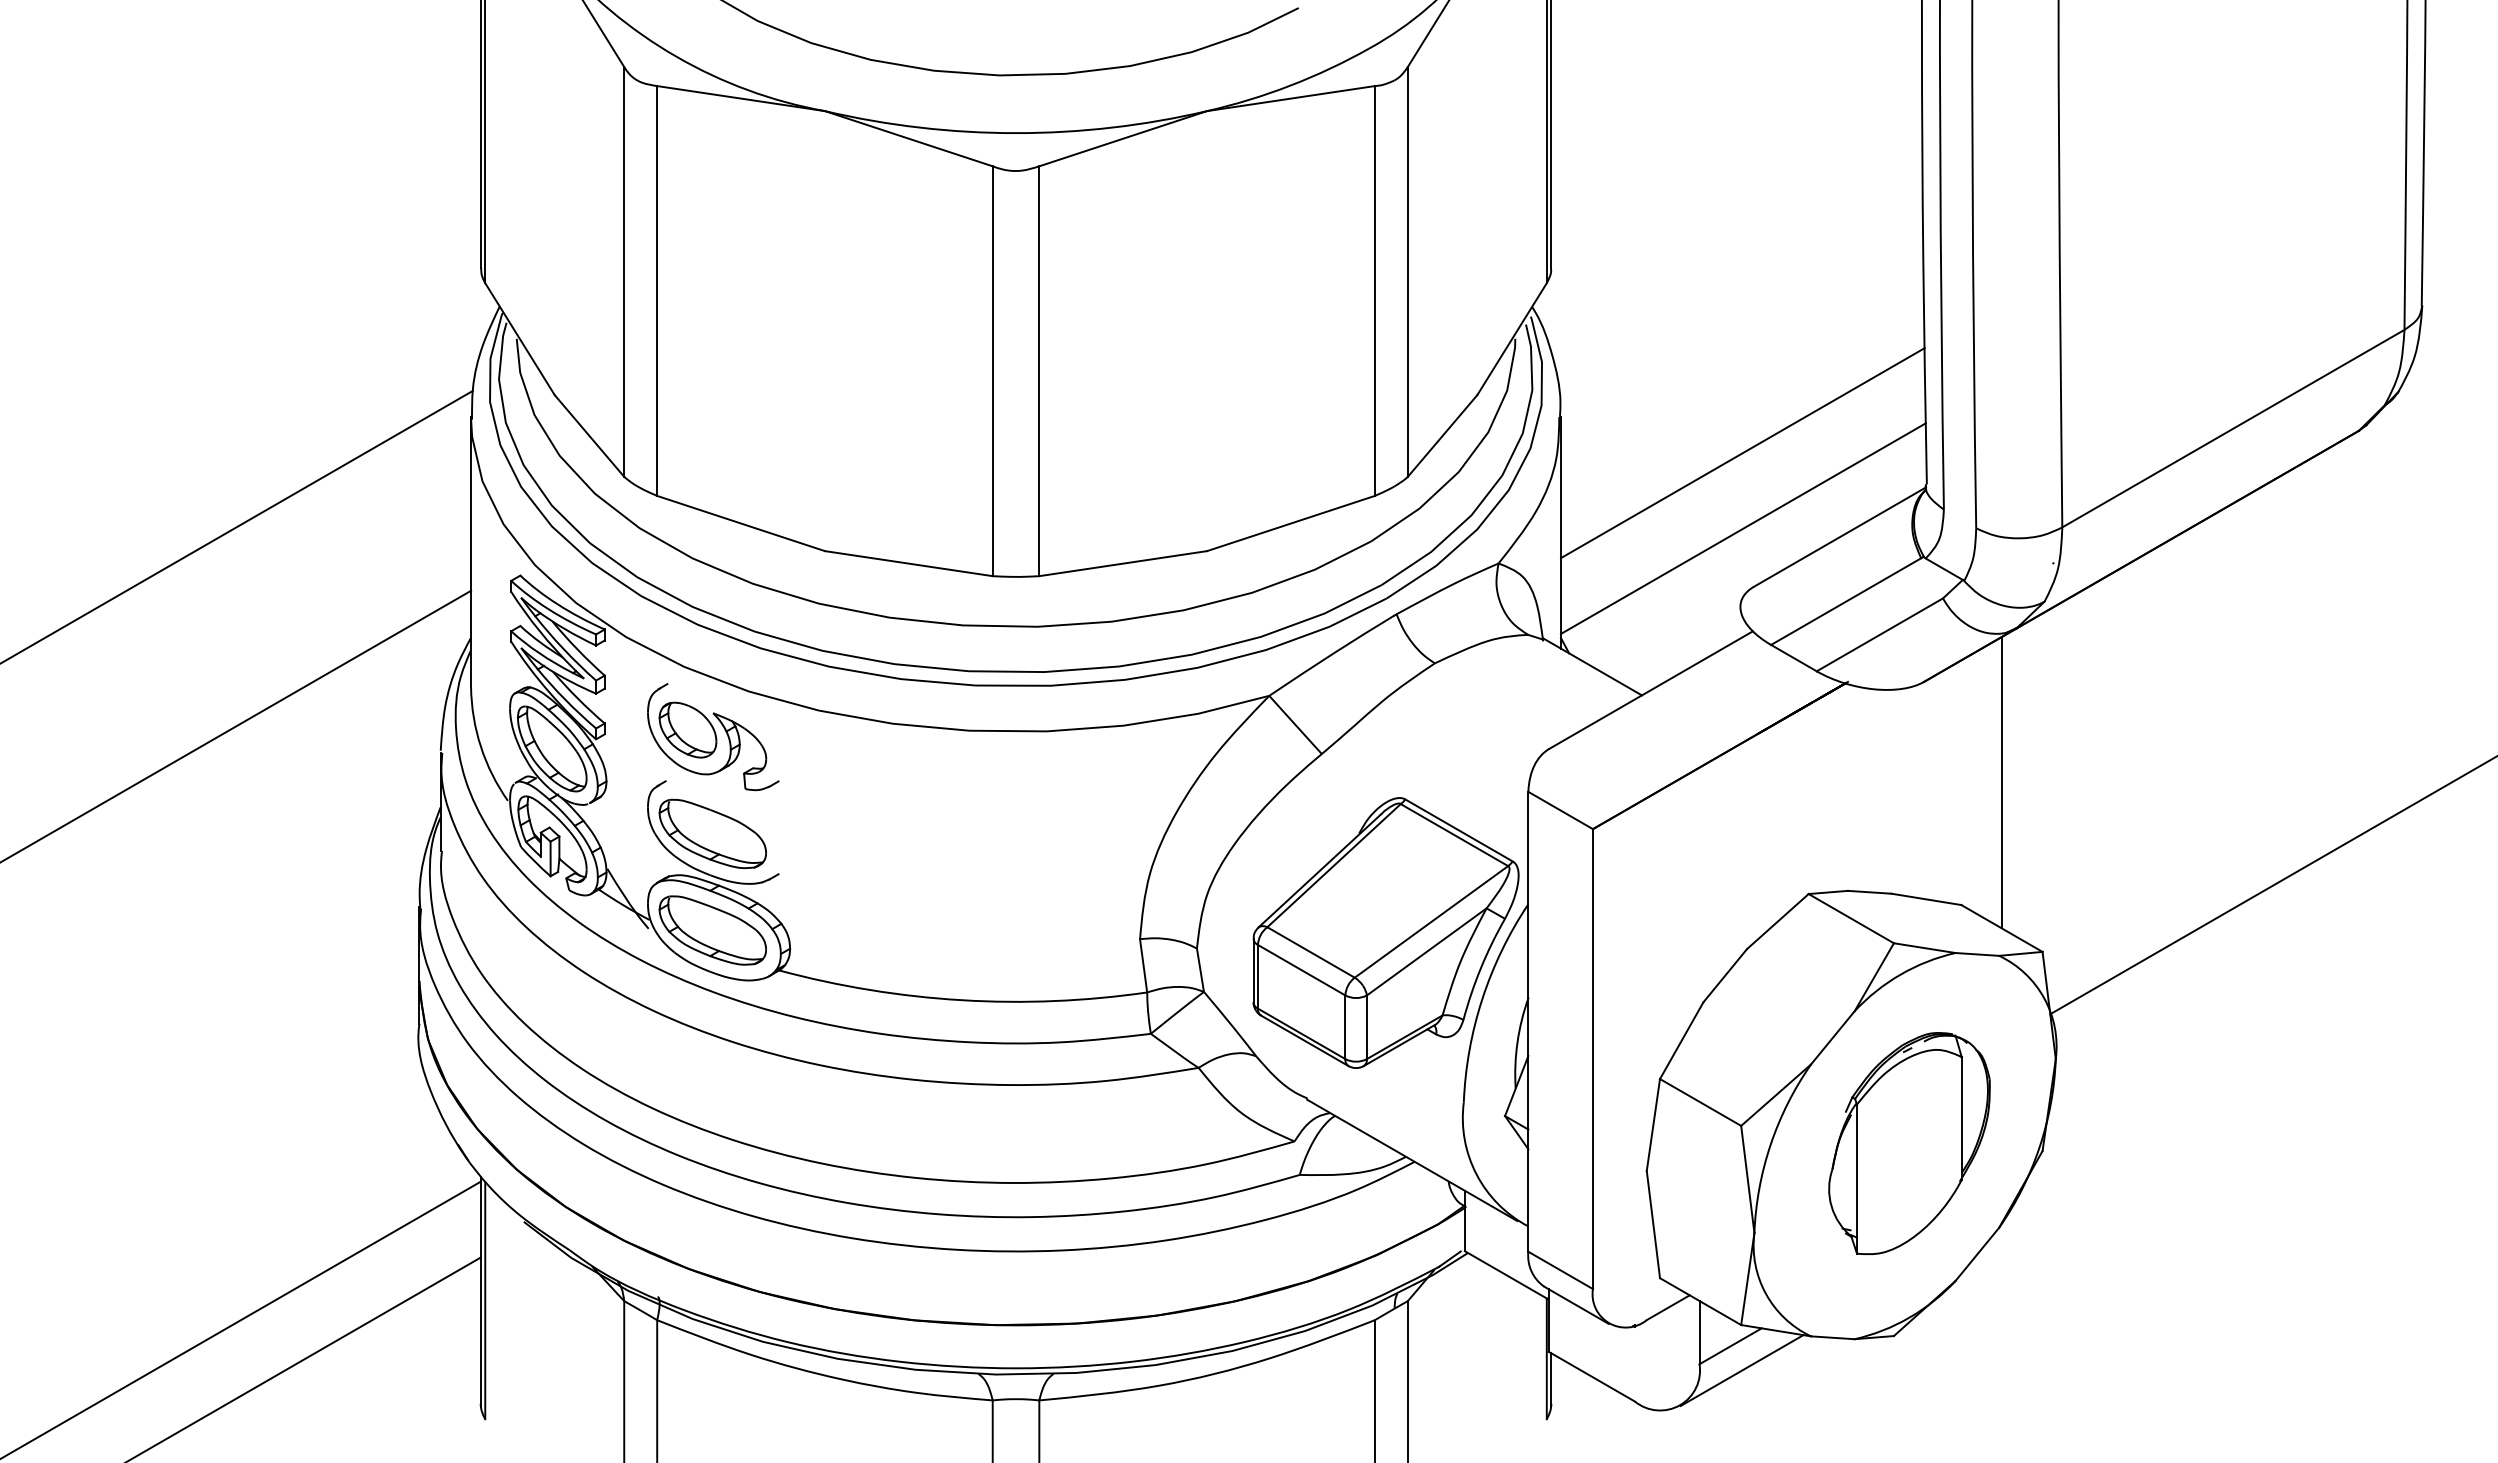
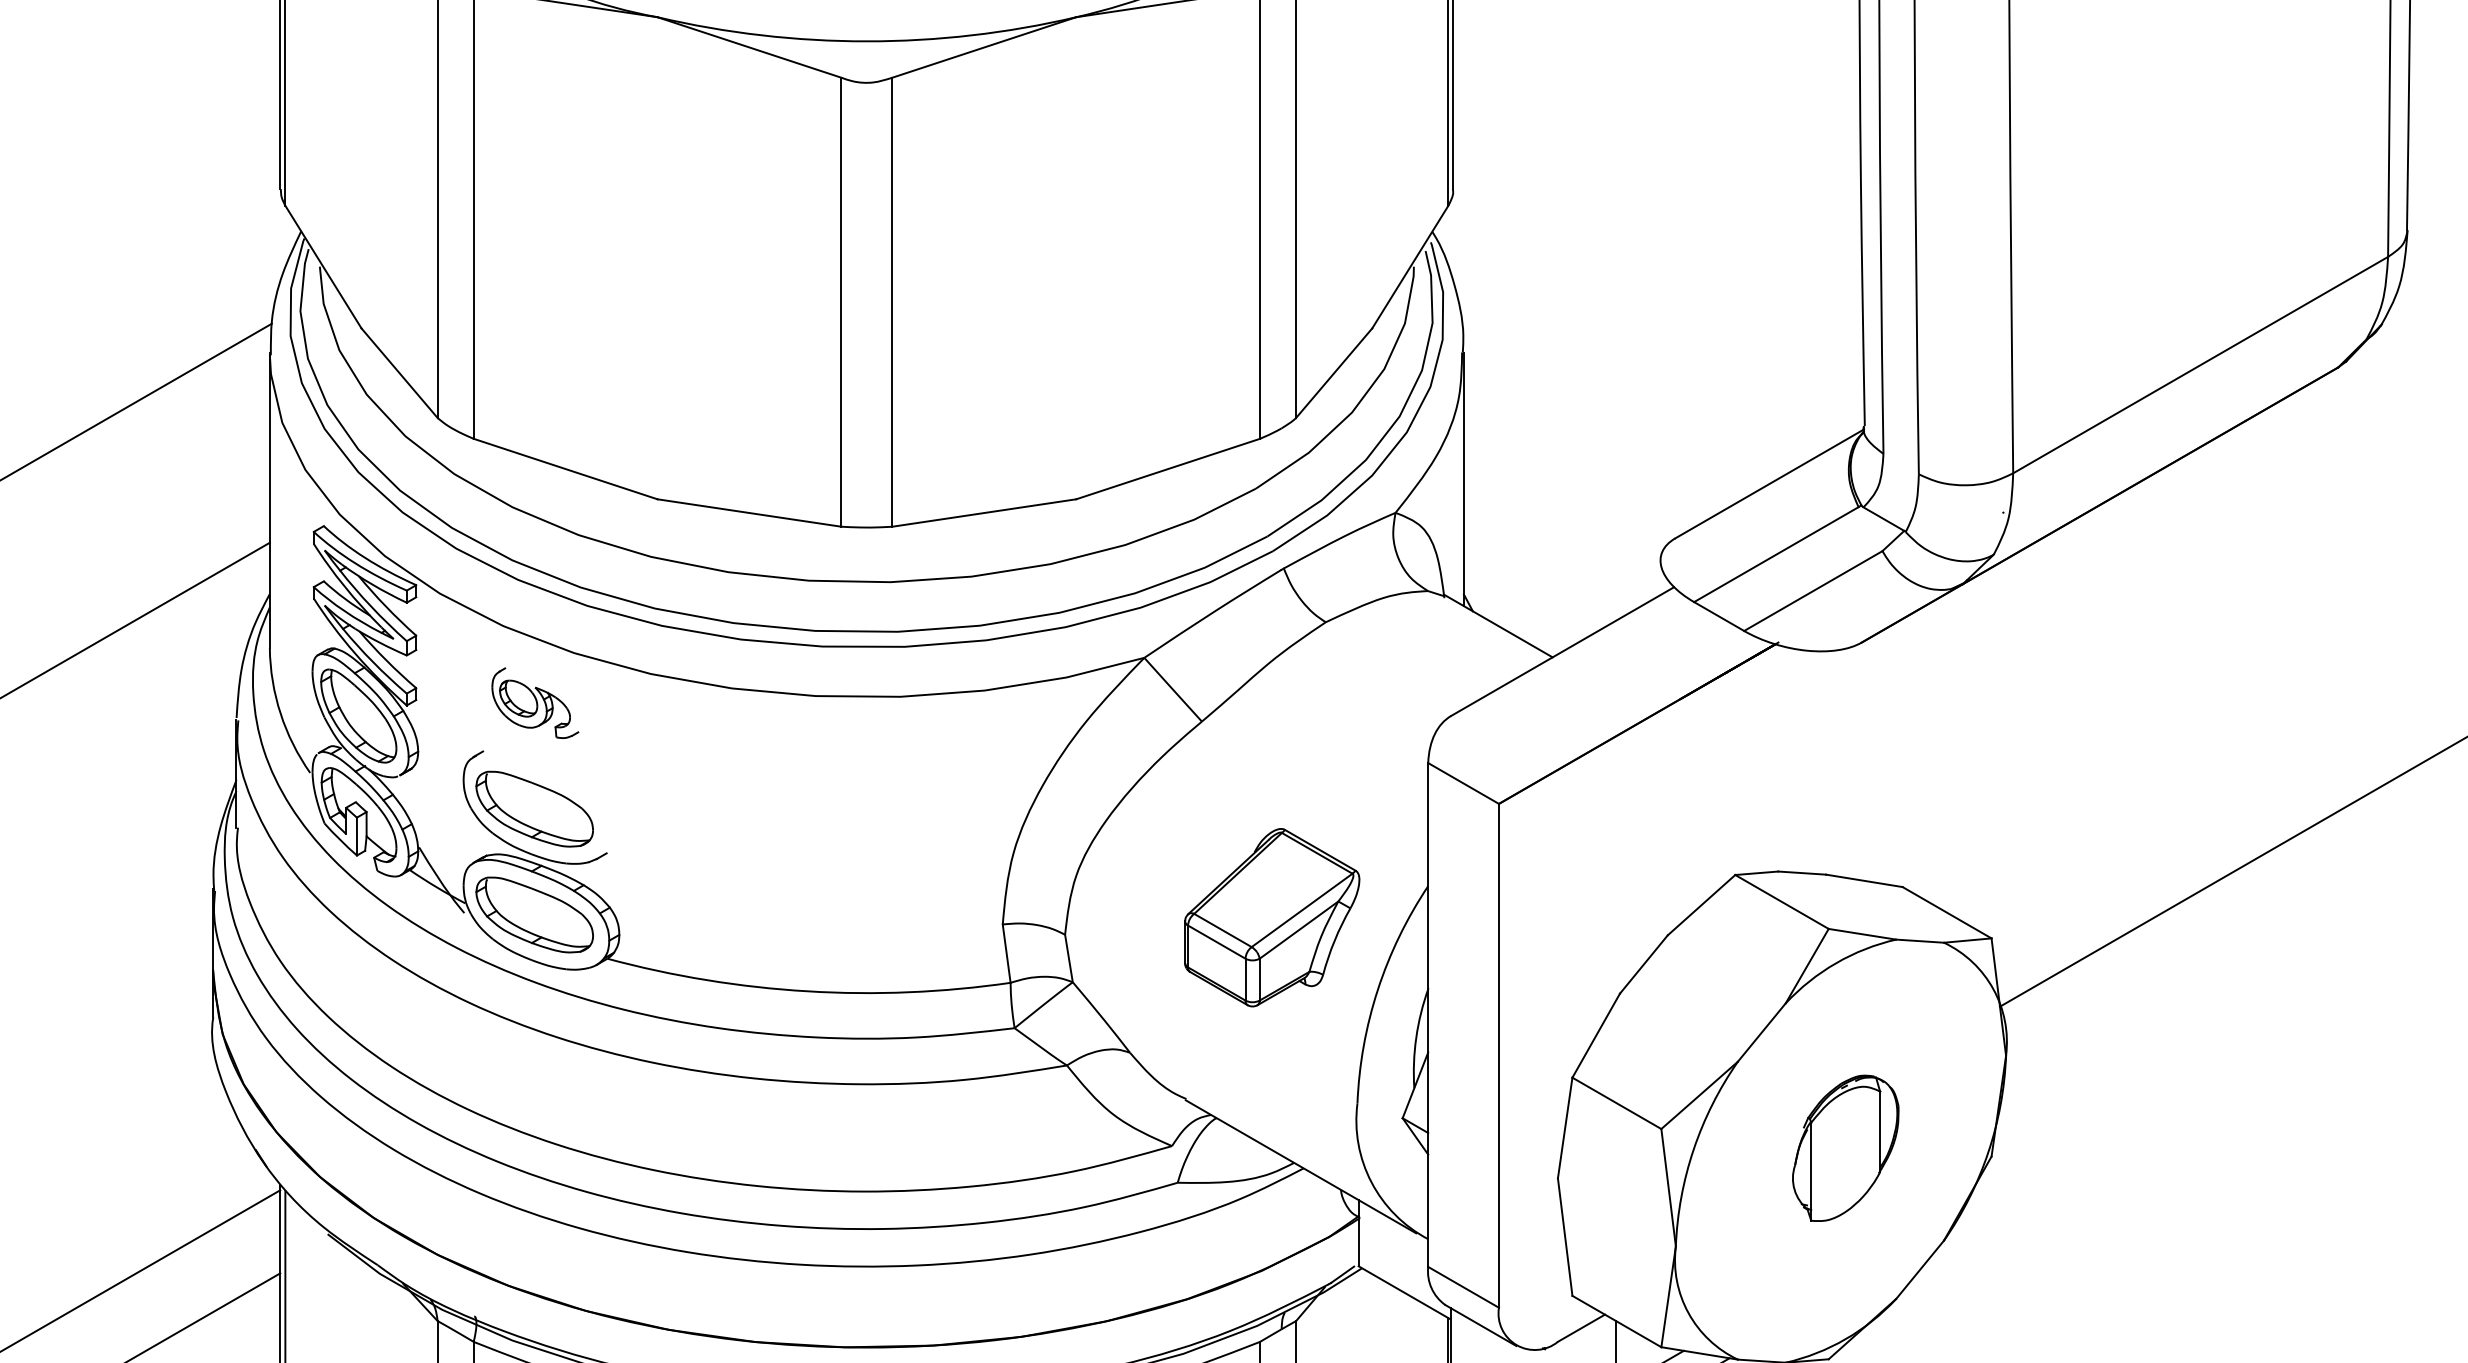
line: (1742, 453) -> (1662, 392), removed
line: (1742, 528) -> (1662, 474), removed
part: (713, 737) -> (535, 703), size x0.6
line: (2001, 782) -> (1946, 752), removed
part: (1385, 932) -> (1271, 917), size x0.6
part: (1909, 1143) -> (1845, 1148), size x0.6

